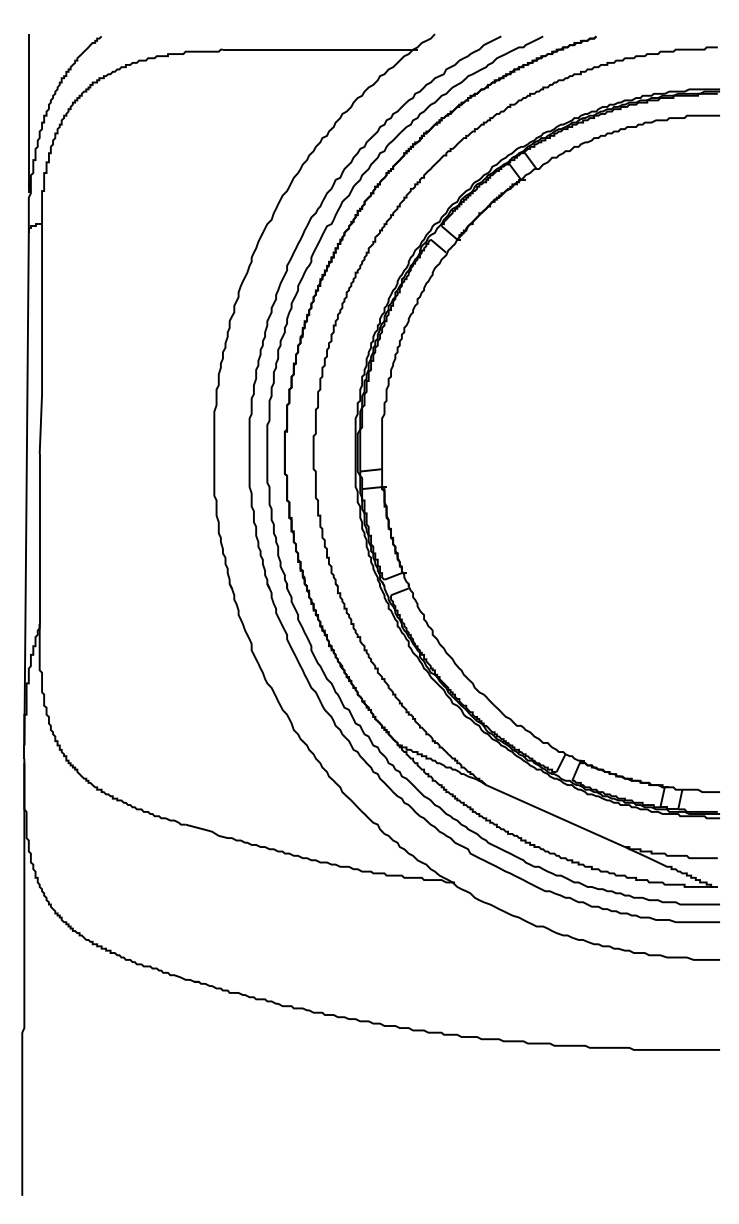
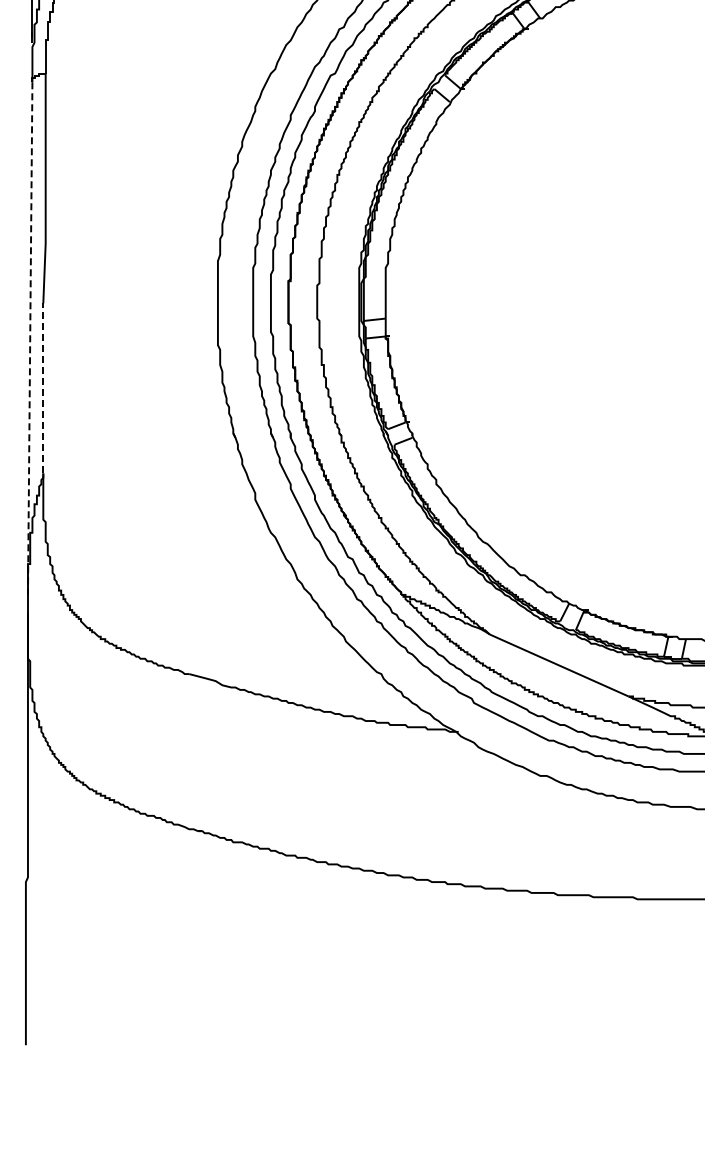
line: (26, 489) -> (30, 338), solid -> dashed
line: (39, 539) -> (43, 388), solid -> dashed

